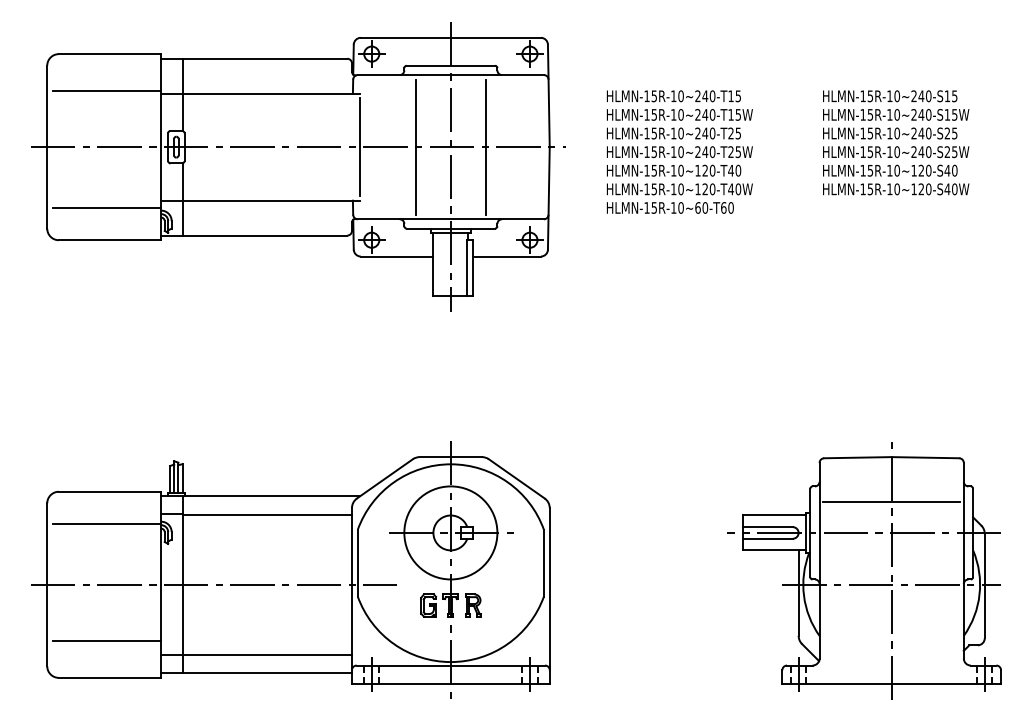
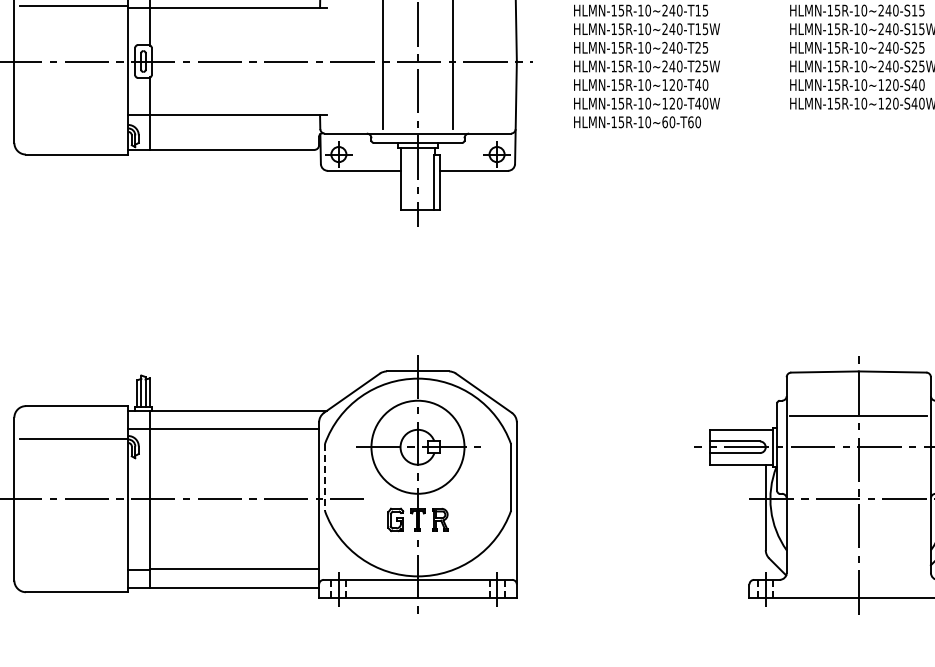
line: (359, 147) -> (326, 61), removed
line: (107, 207) -> (74, 121), removed
line: (357, 563) -> (324, 477), solid -> dashed
line: (107, 640) -> (74, 554), removed

